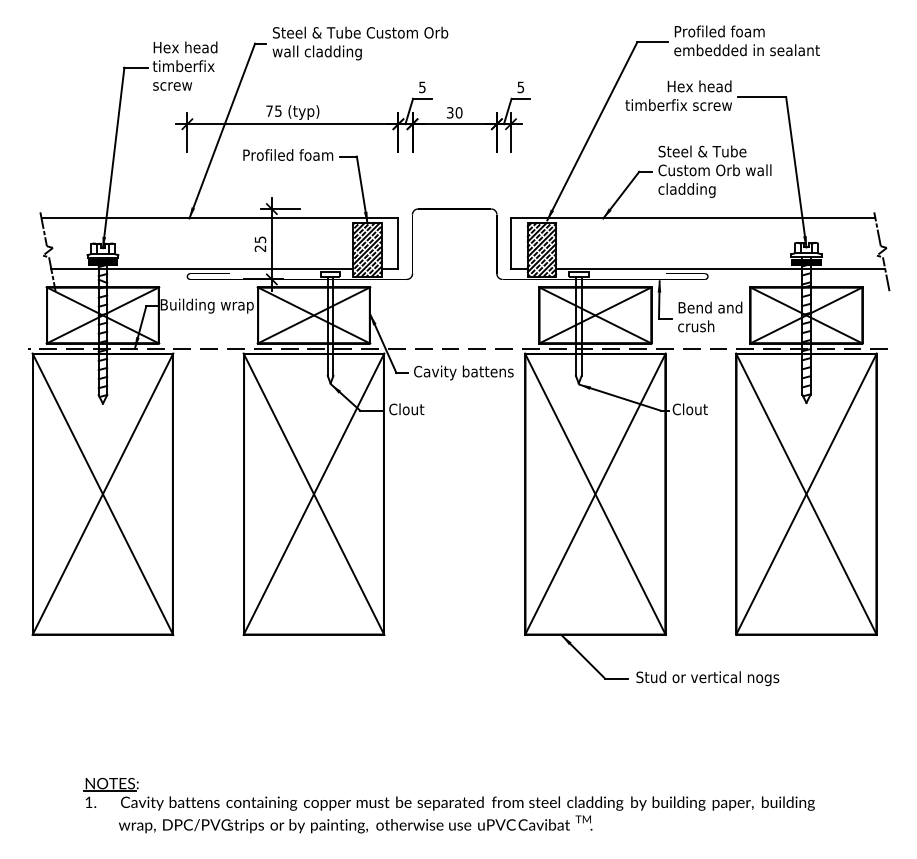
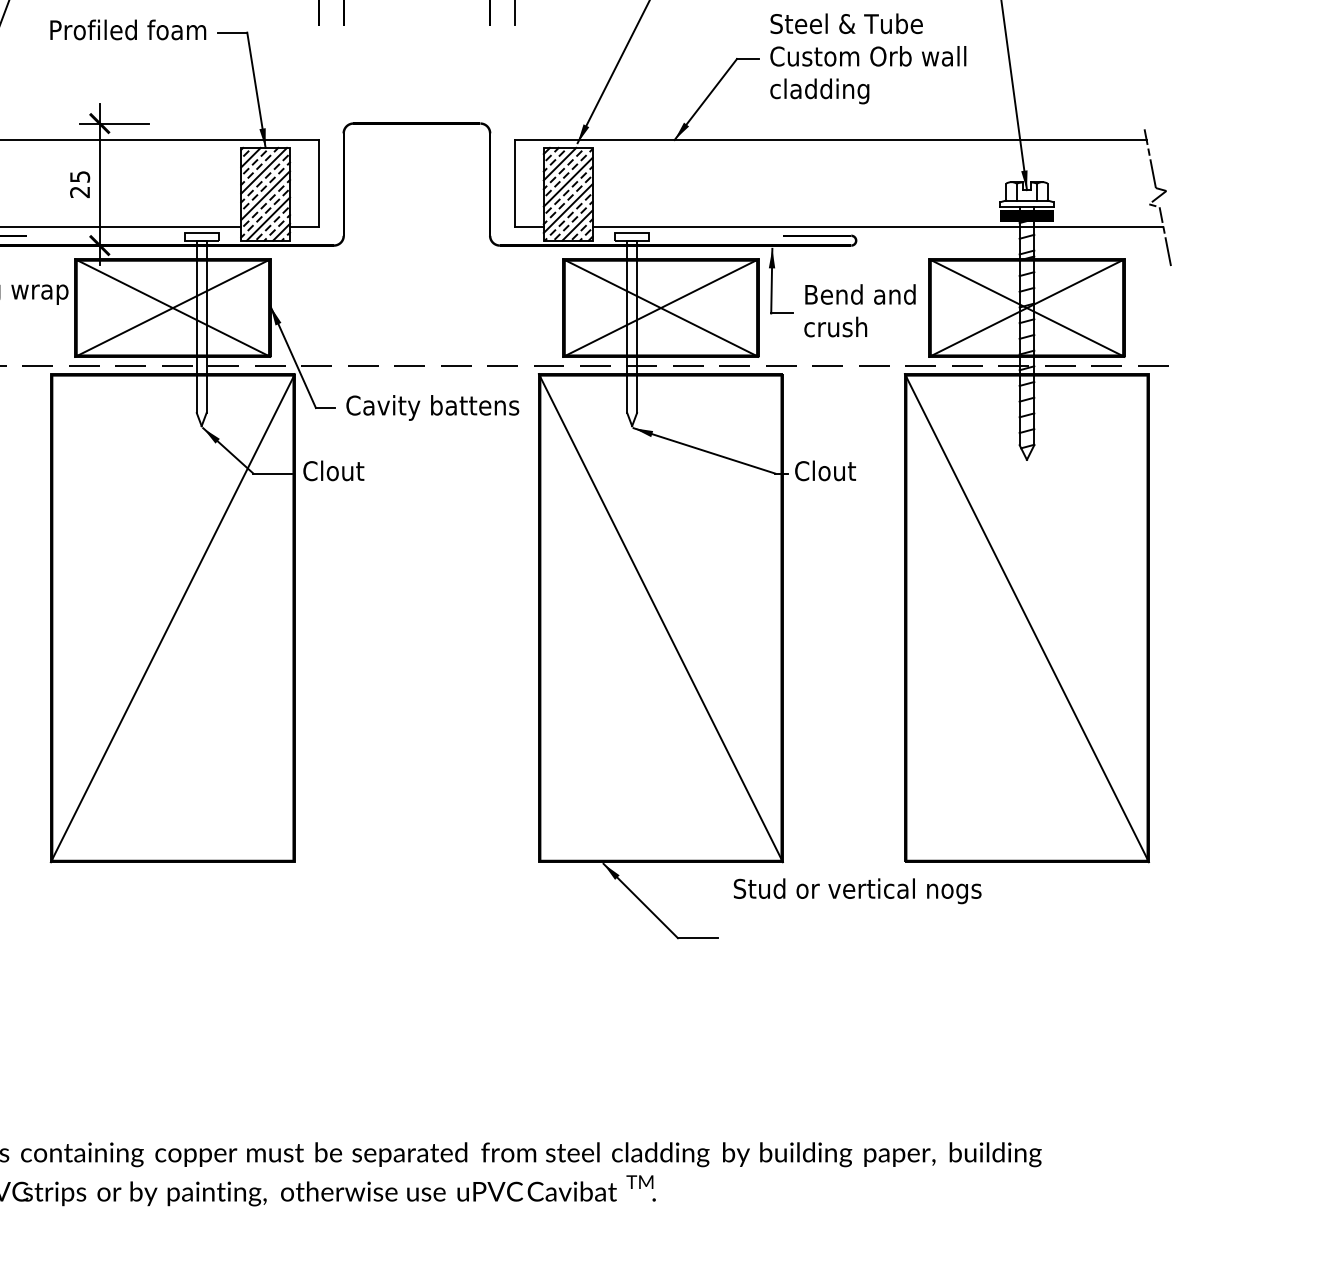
line: (313, 493) -> (172, 616), removed
line: (595, 493) -> (661, 616), removed
line: (806, 493) -> (1027, 616), removed
text: (707, 678) -> (857, 890), moved

